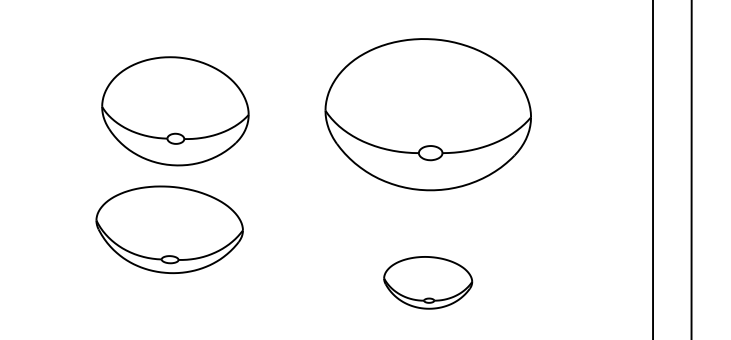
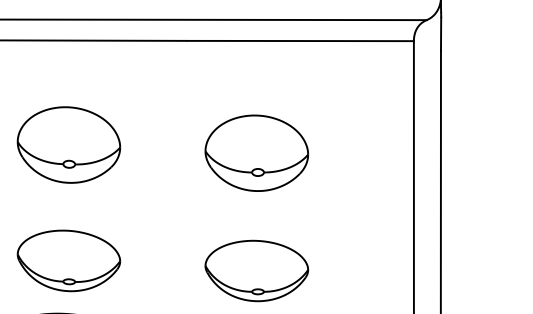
part: (174, 110) -> (68, 144), moved
part: (427, 113) -> (256, 152), size x0.71
part: (169, 229) -> (68, 260), moved
part: (427, 282) -> (256, 270), size x1.67

